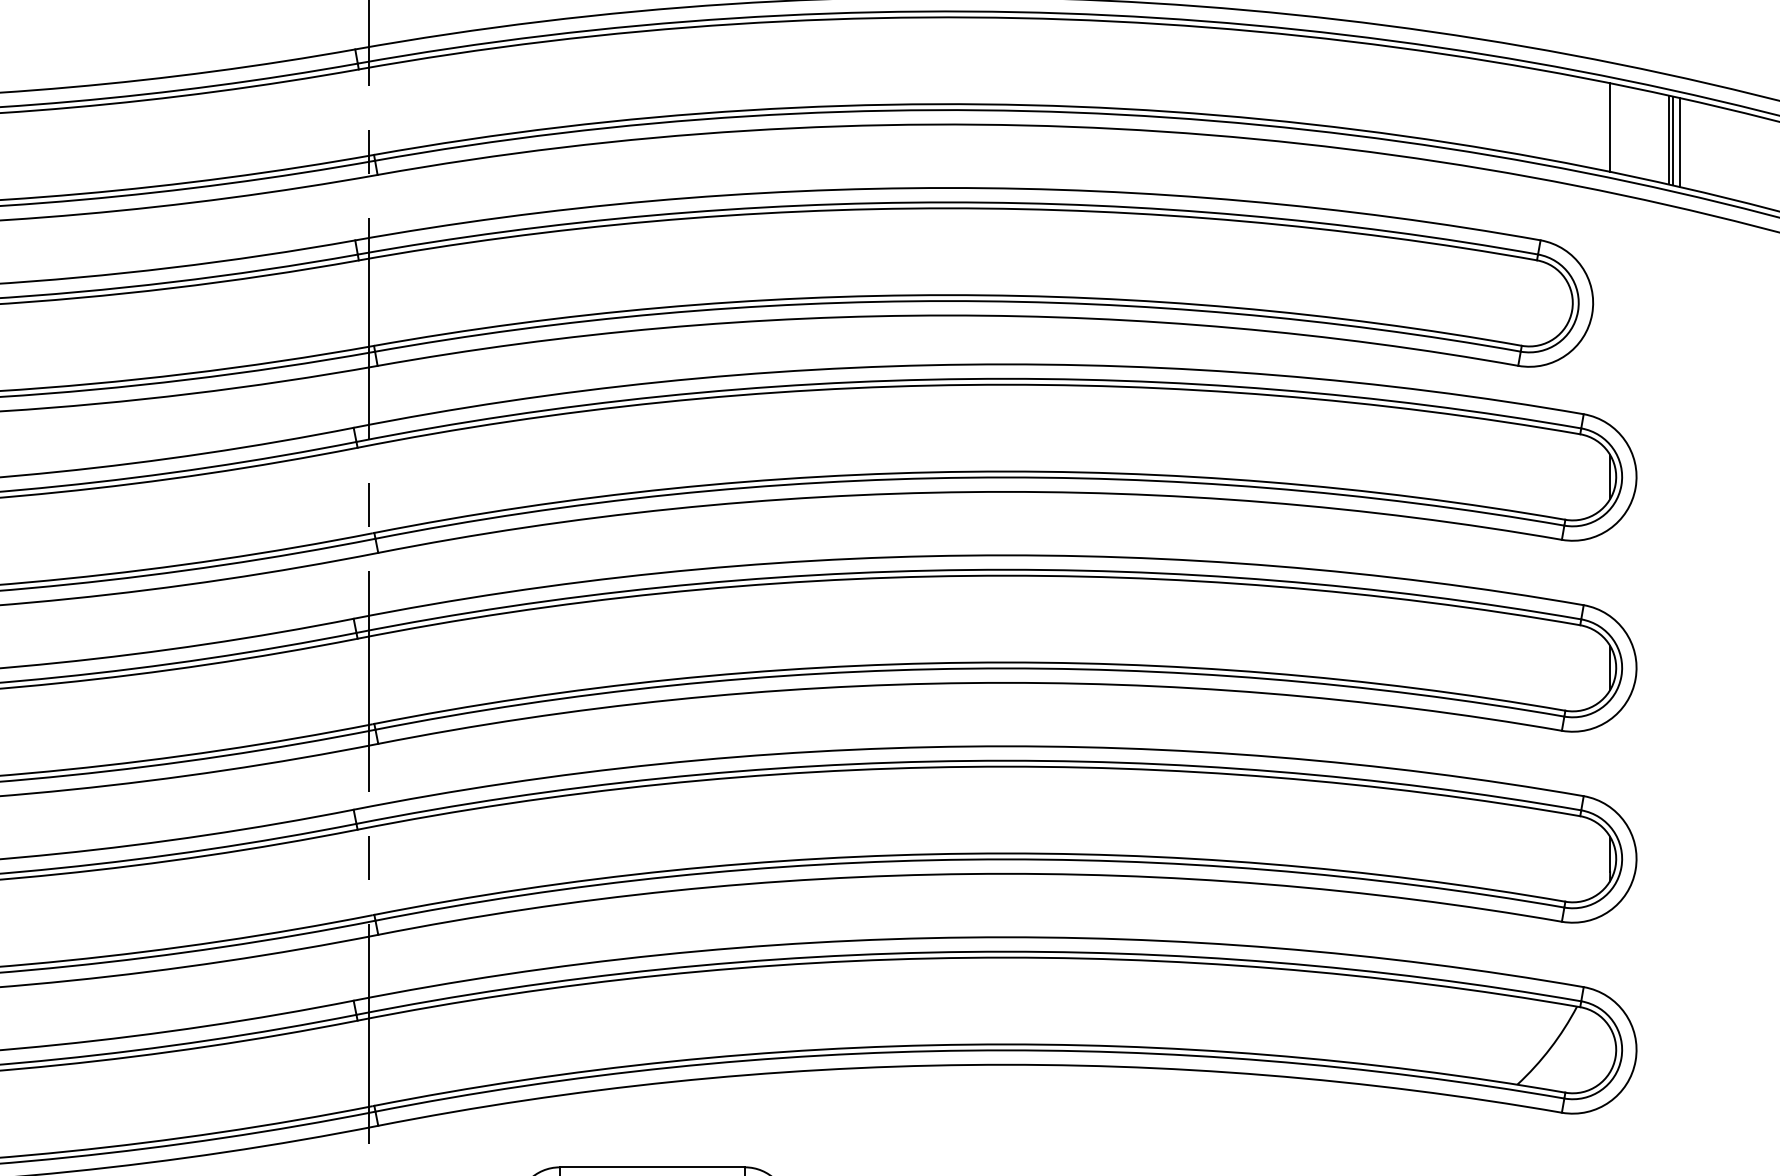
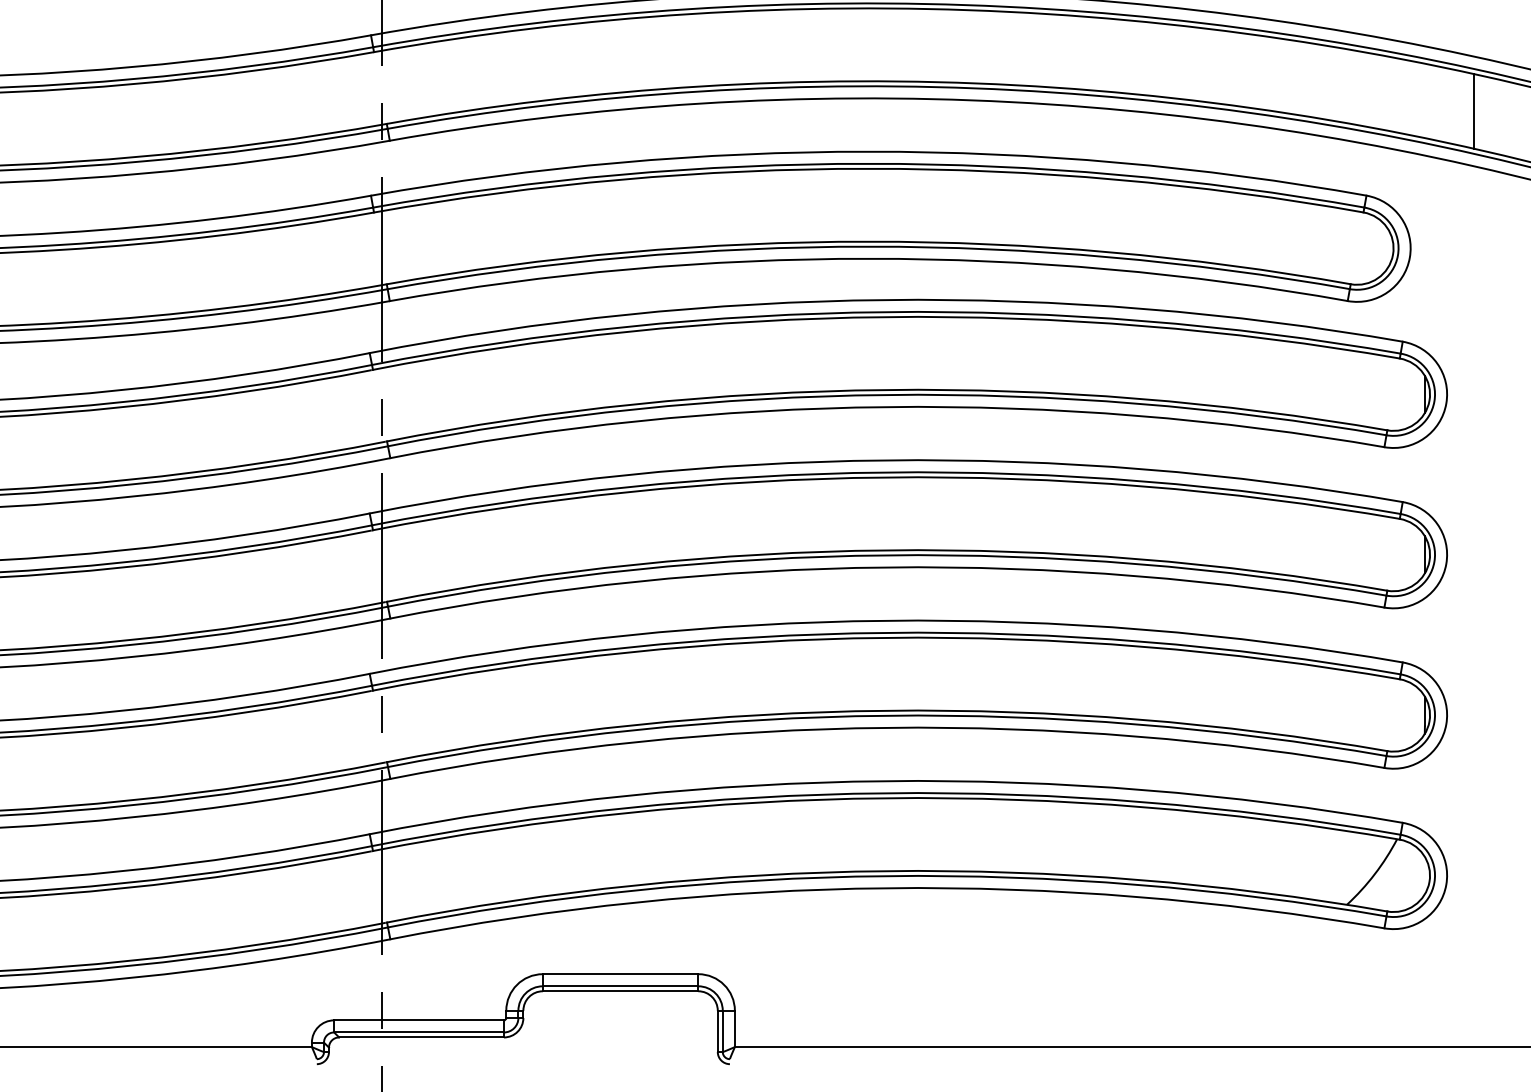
line: (1609, 127) -> (1424, 100), removed
line: (1672, 140) -> (1477, 111), removed
line: (1679, 142) -> (1483, 113), removed

